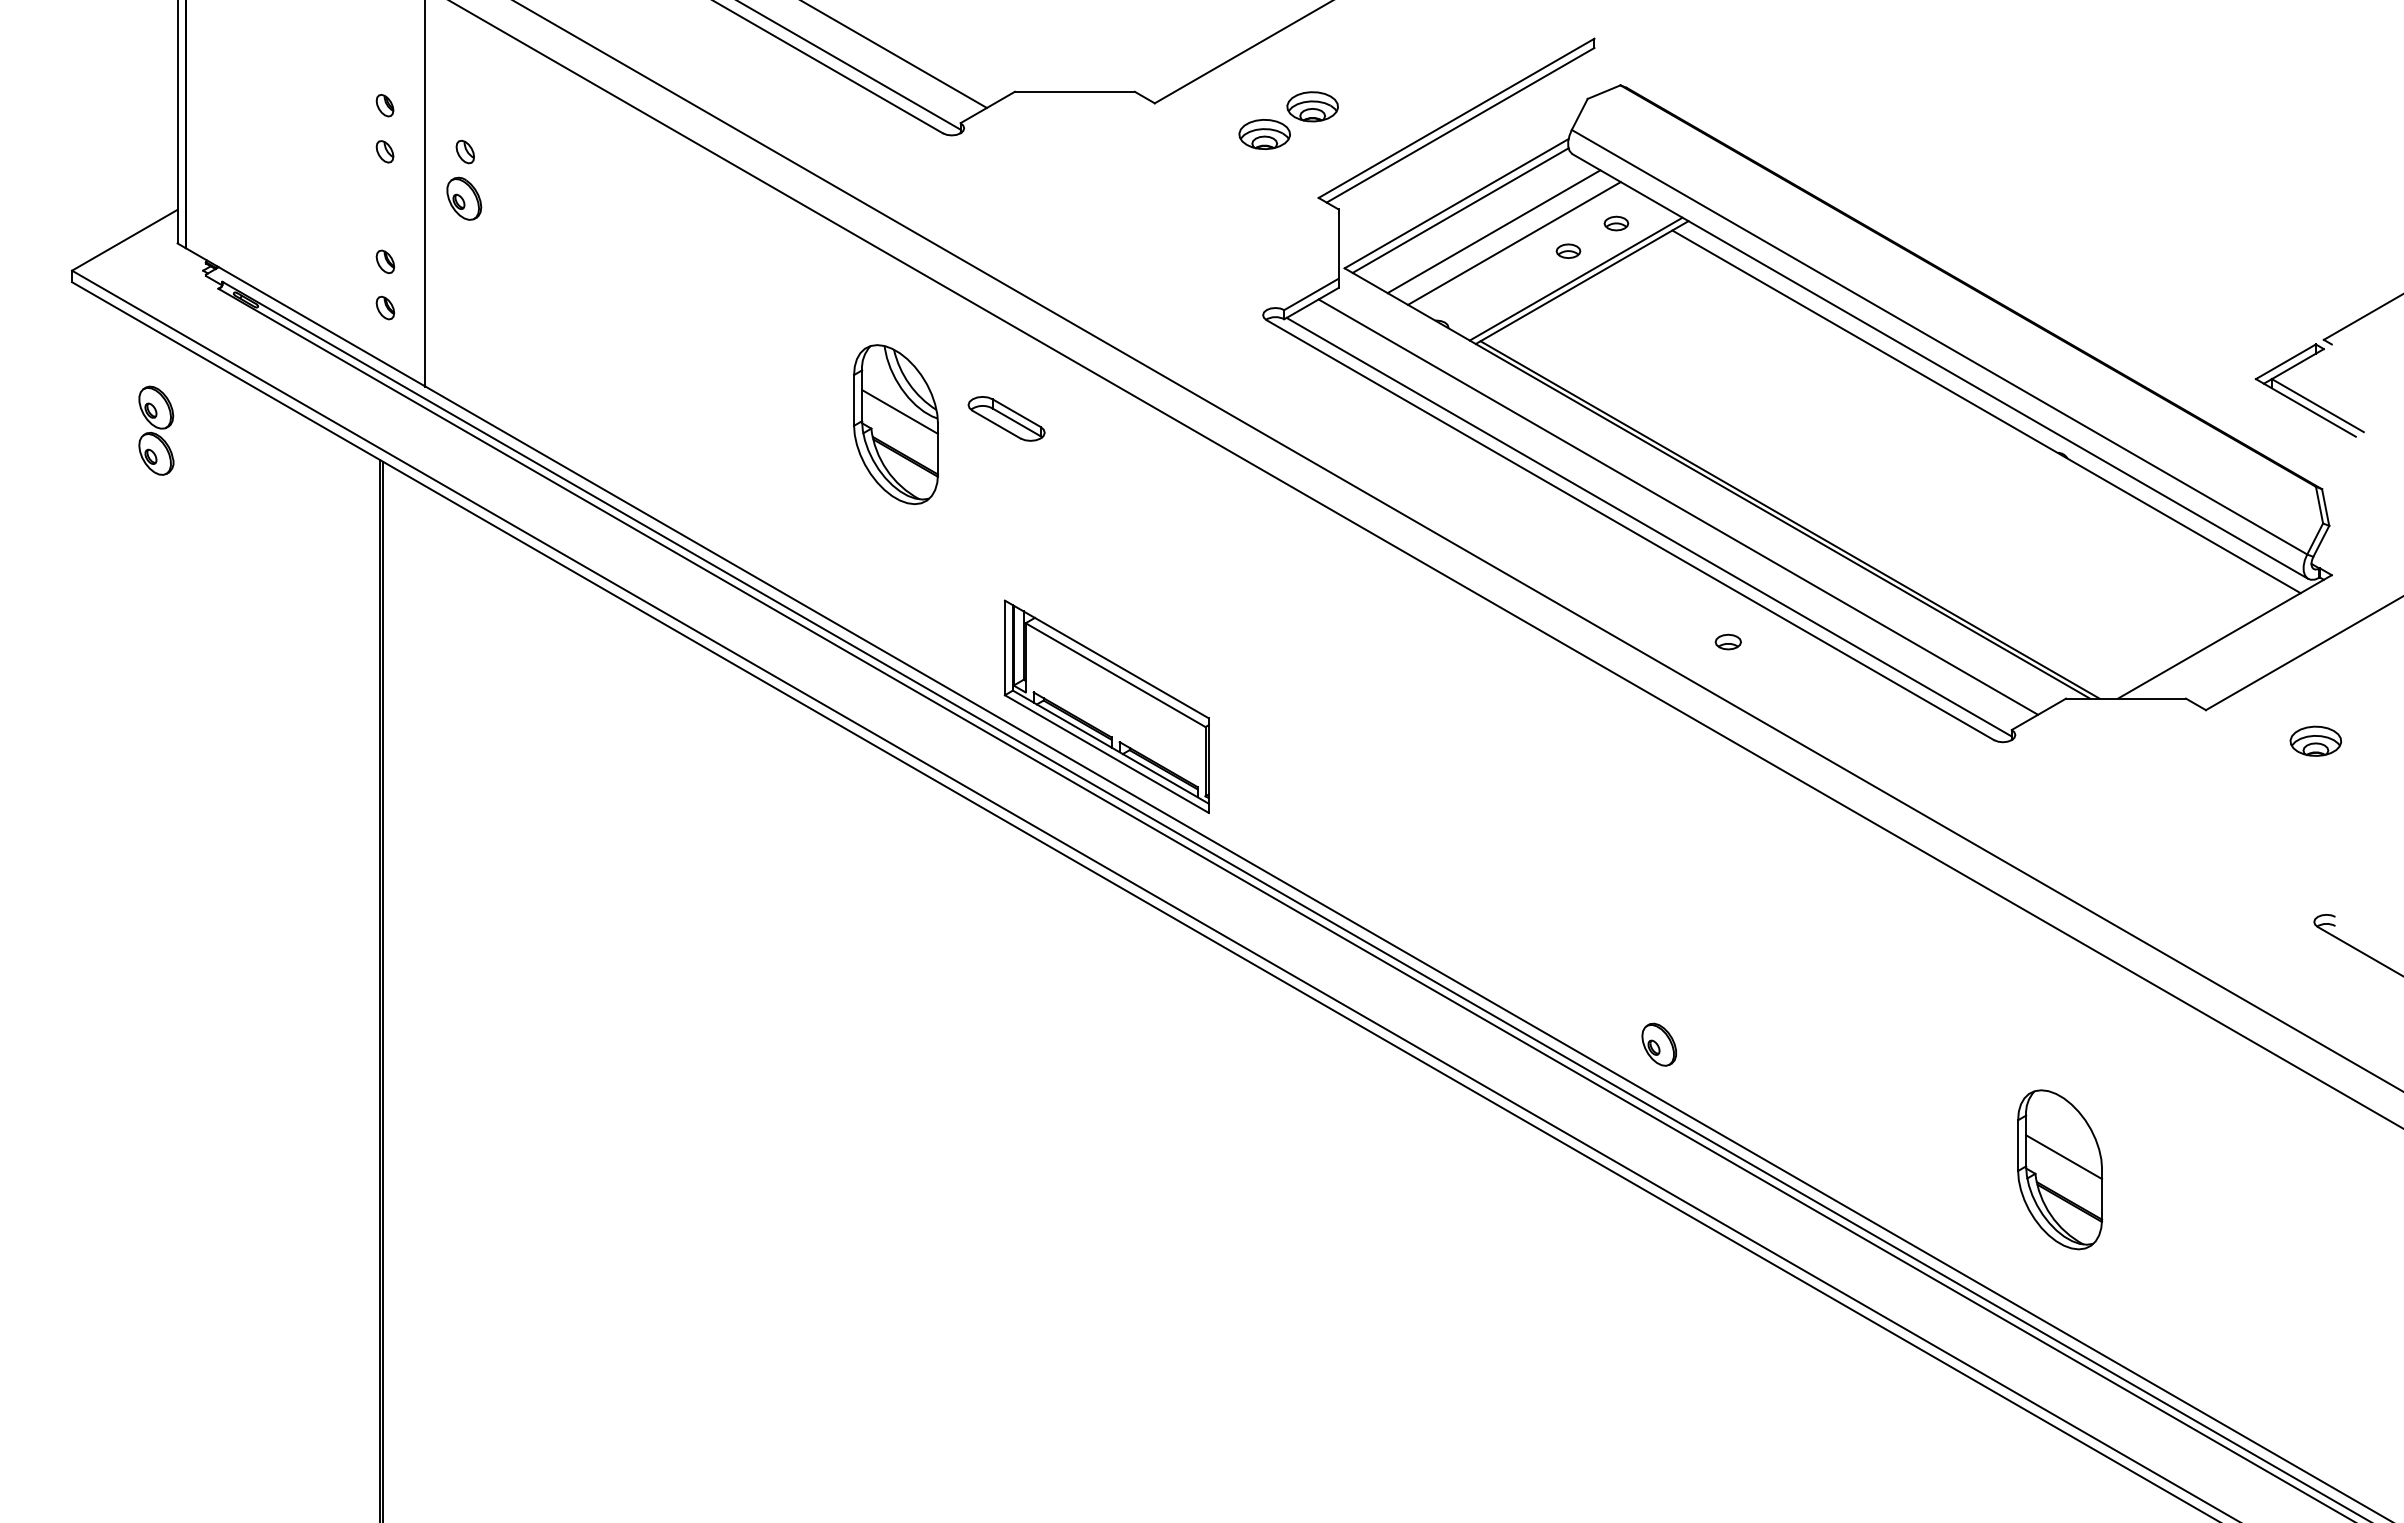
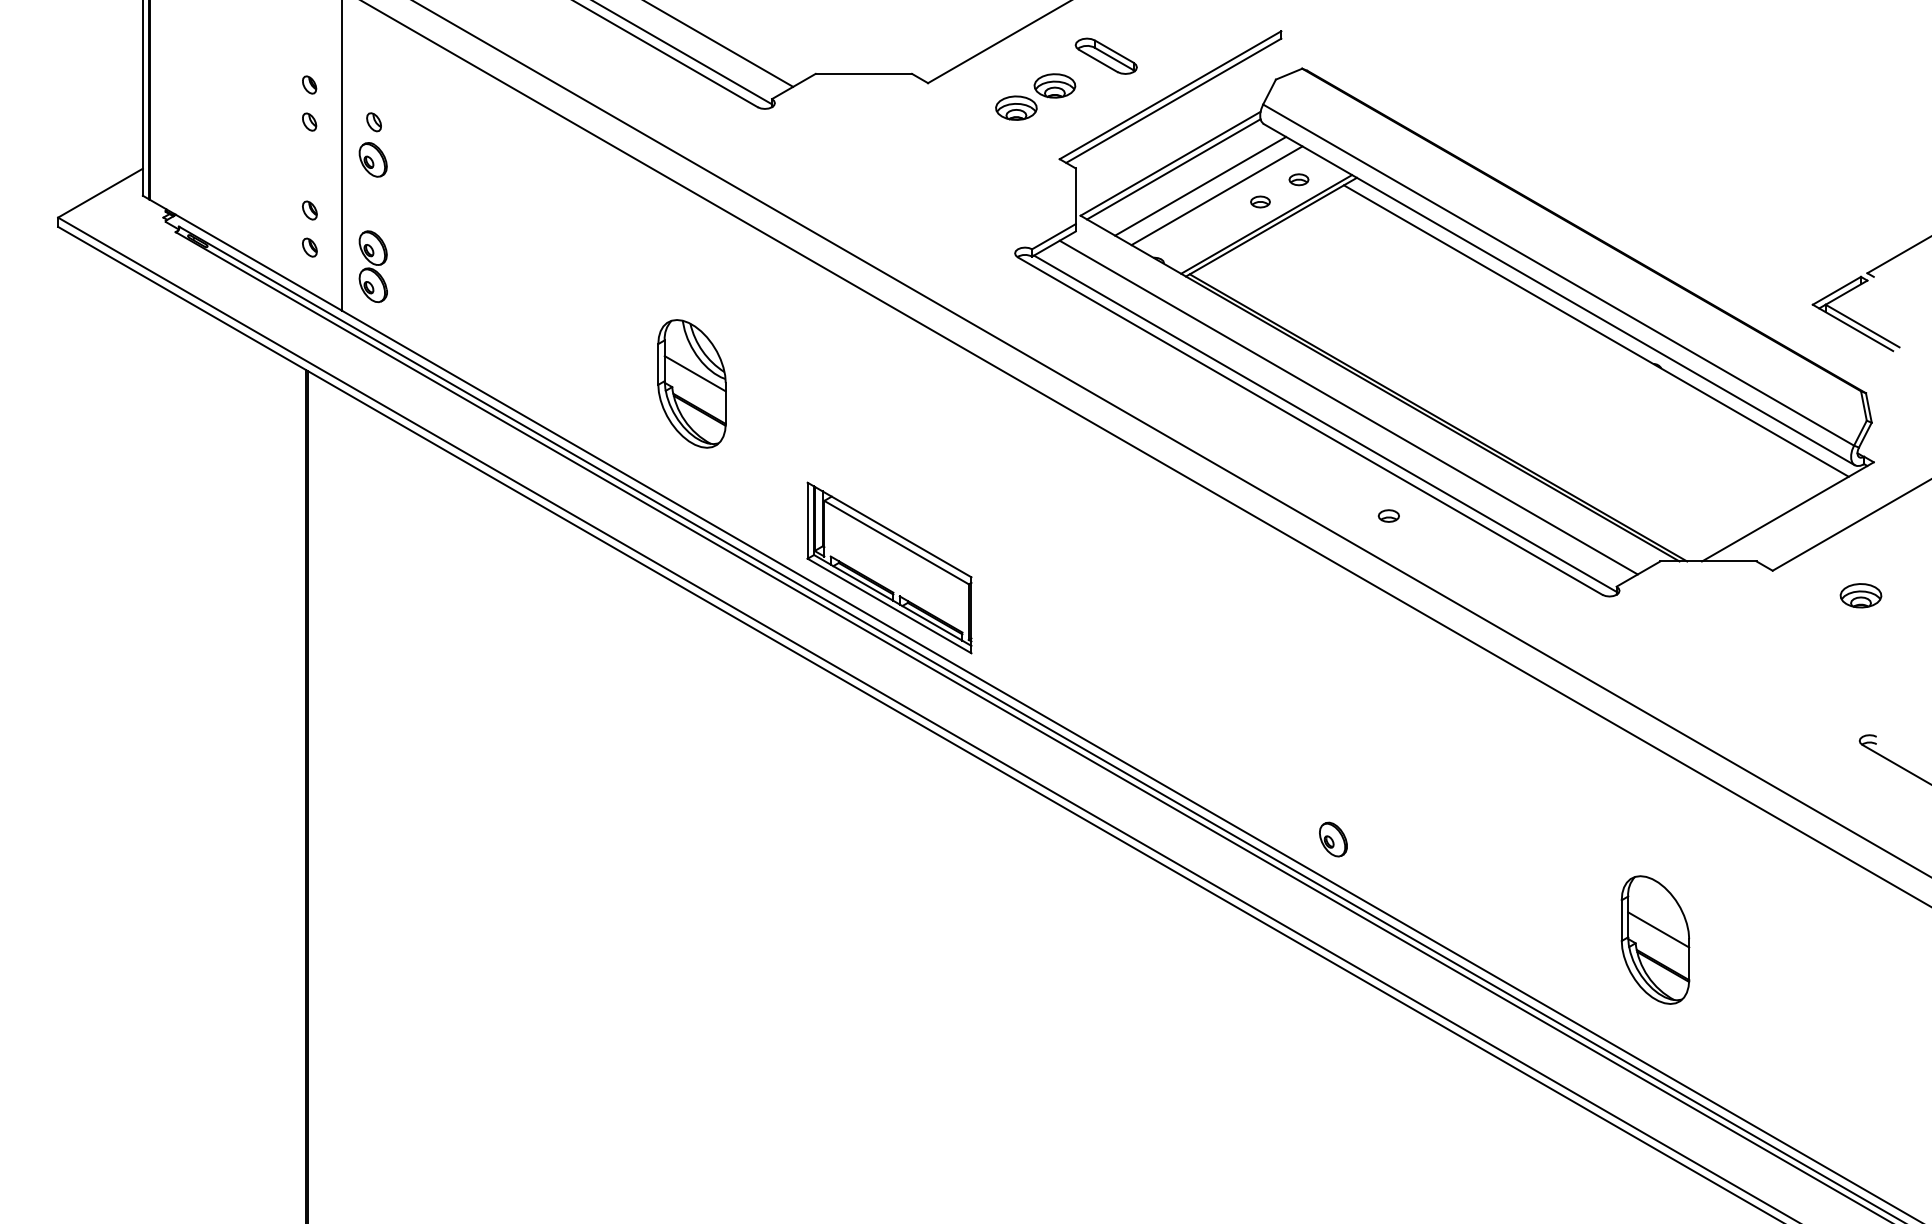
part: (1006, 418) -> (1106, 55), moved
part: (895, 424) -> (691, 383), moved
part: (156, 430) -> (373, 266), moved

